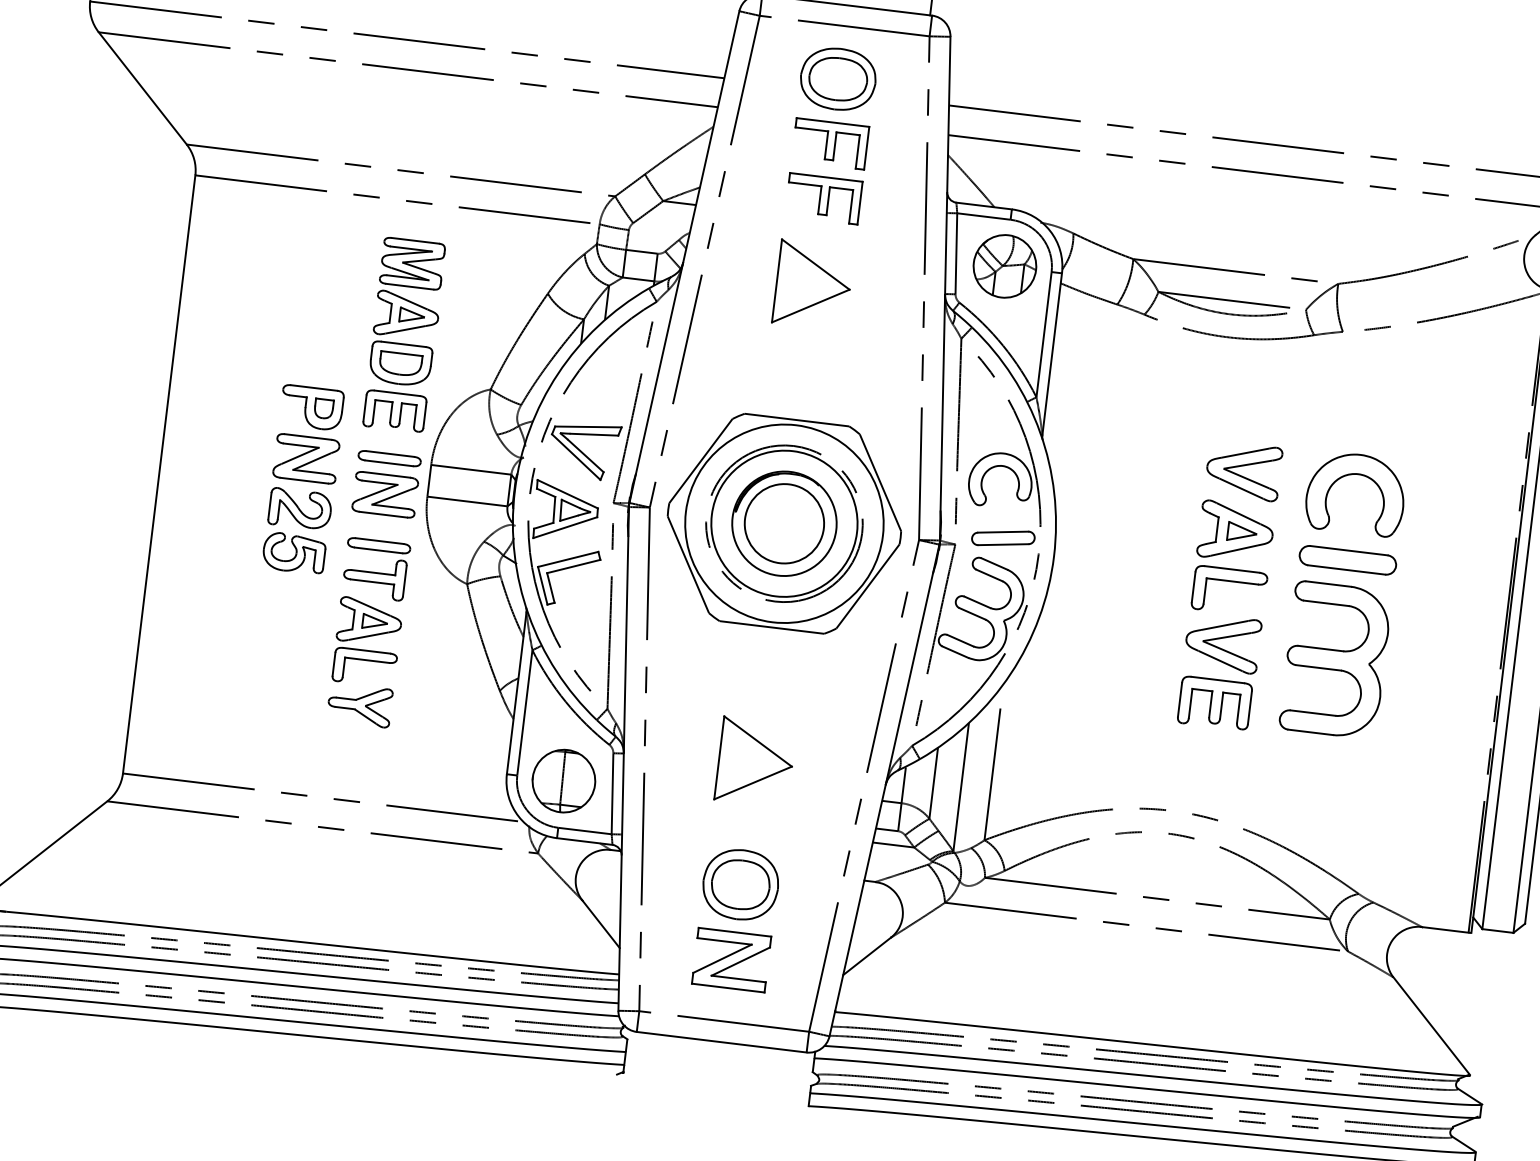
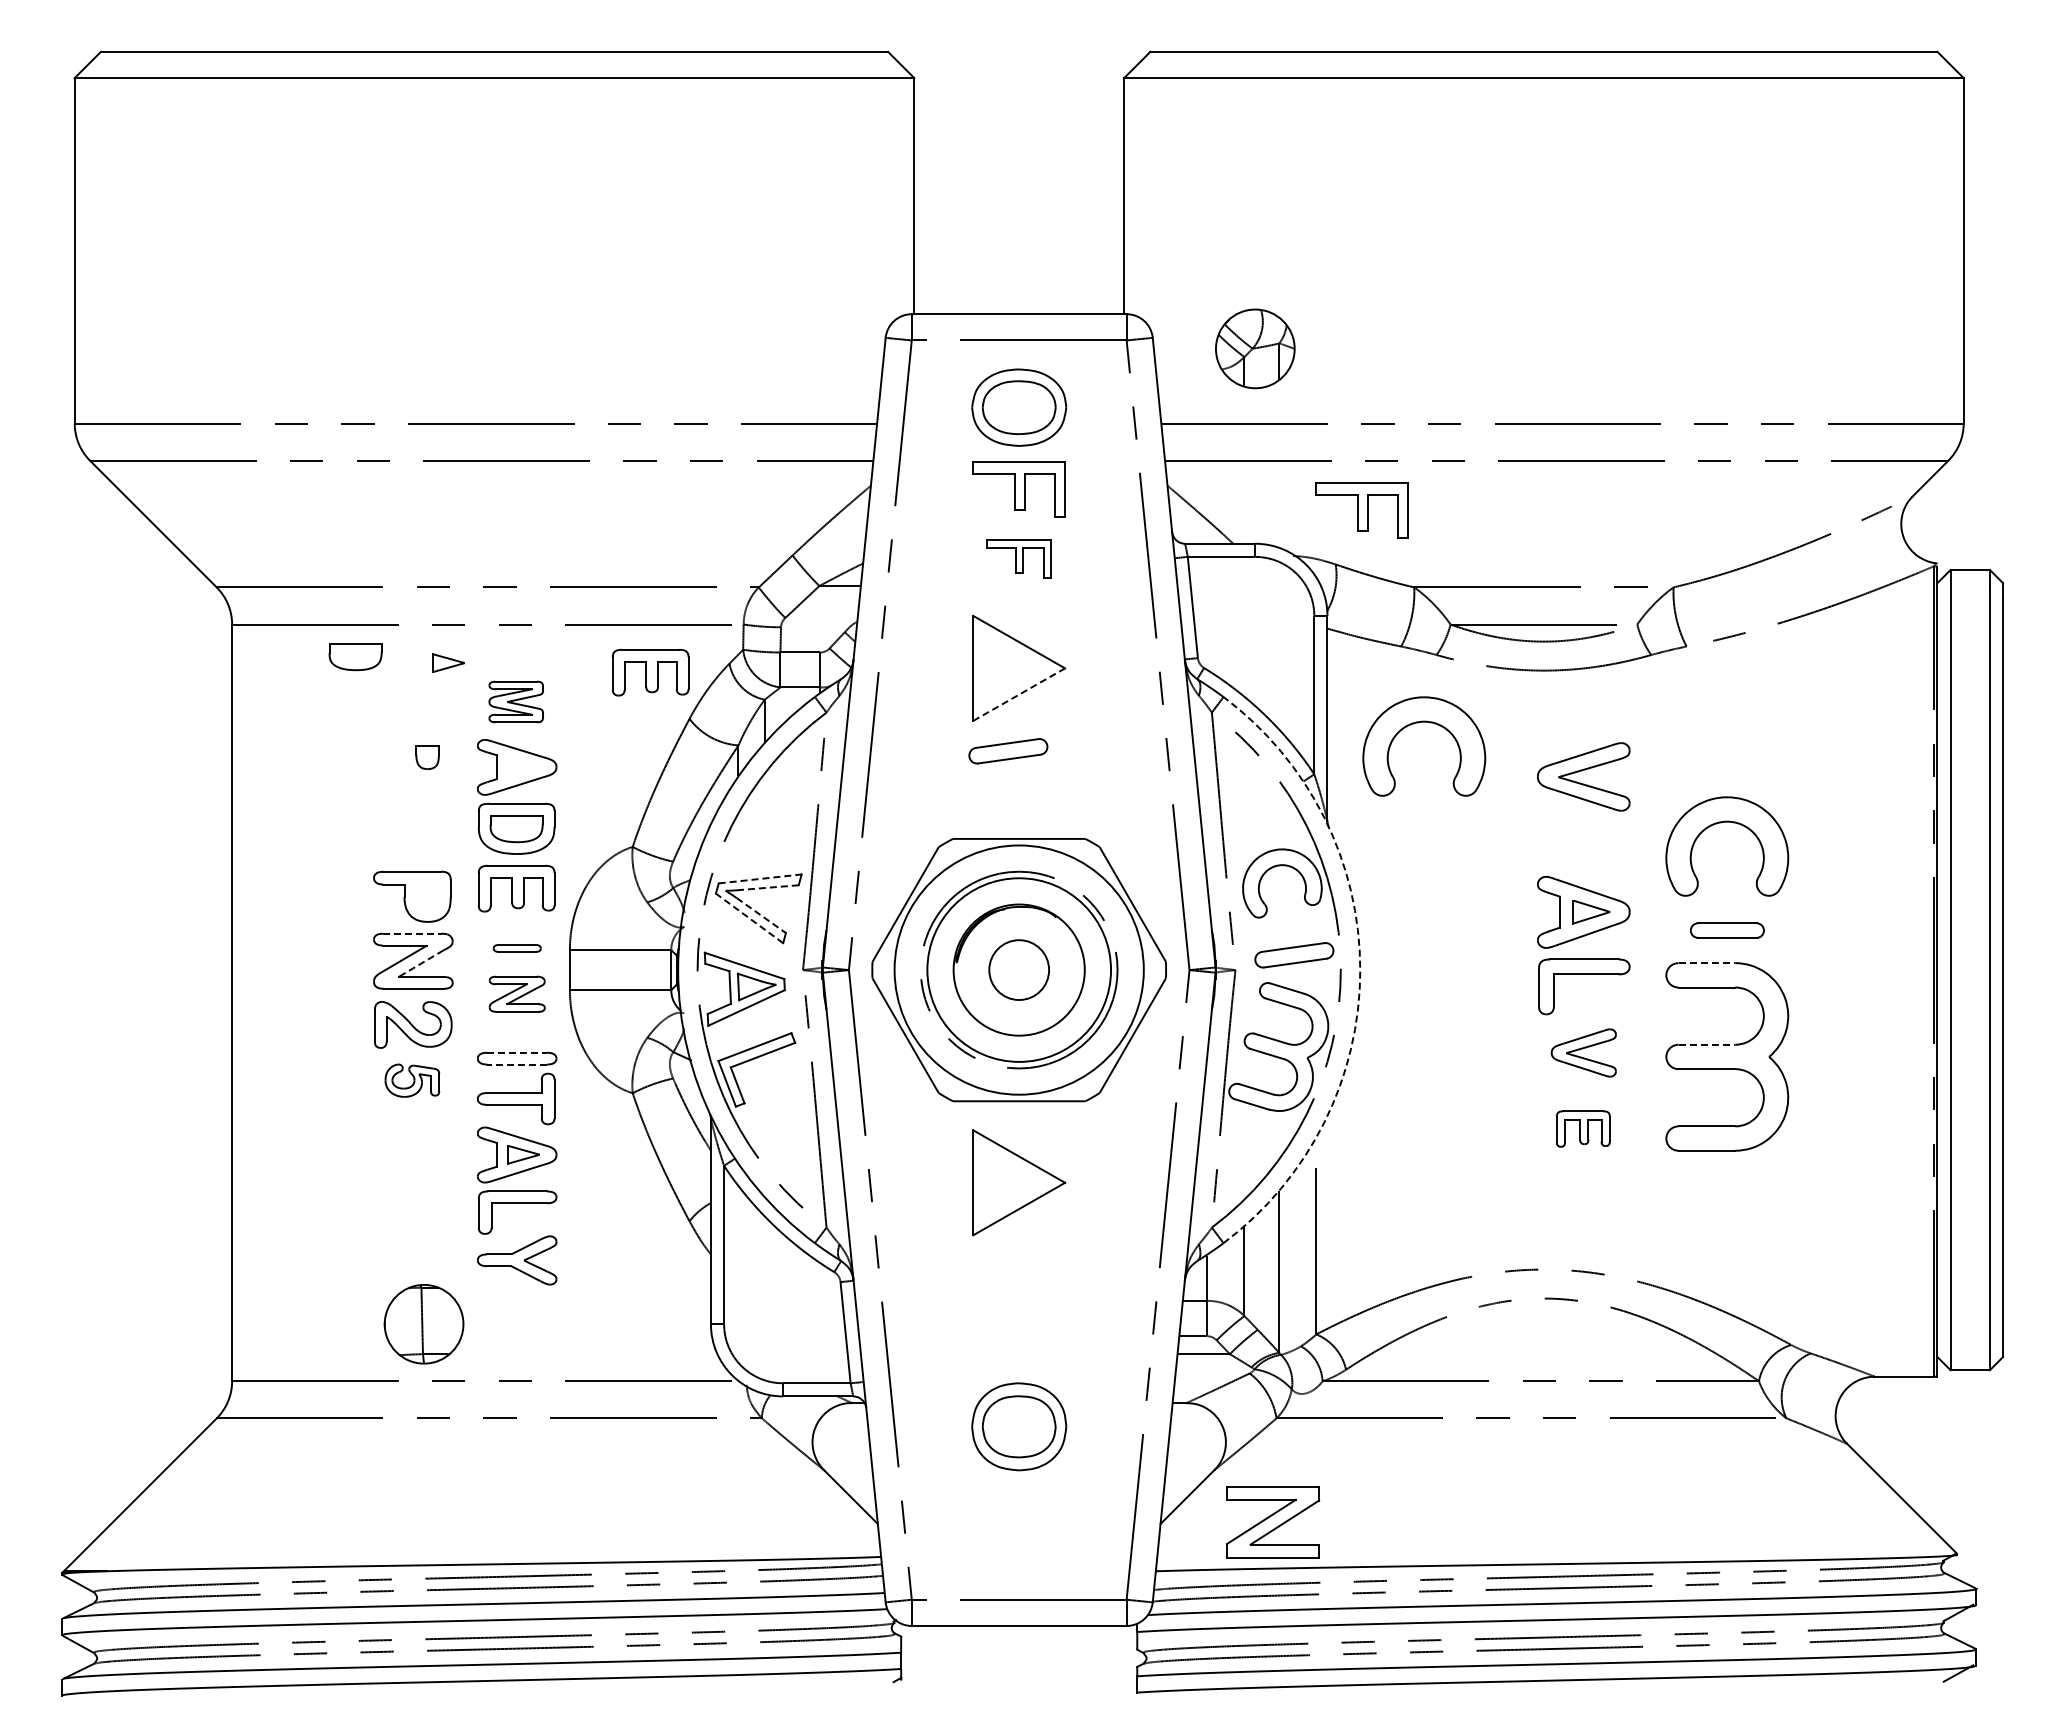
part: (1098, 193) -> (1361, 510), added
part: (823, 198) -> (1018, 558), size x0.7
part: (289, 213) -> (355, 657), added
part: (521, 253) -> (650, 672), added
part: (412, 263) -> (516, 701), size x0.7
part: (1005, 266) -> (1255, 348), moved
line: (811, 305) -> (1019, 694), solid -> dashed
part: (412, 315) -> (448, 662), moved
part: (796, 349) -> (1008, 751), added
part: (1123, 367) -> (1418, 723), added
part: (323, 409) -> (427, 757), moved
line: (588, 426) -> (760, 878), solid -> dashed
line: (594, 434) -> (768, 887), solid -> dashed
line: (308, 436) -> (412, 933), solid -> dashed
line: (585, 455) -> (761, 915), solid -> dashed
line: (576, 457) -> (749, 918), solid -> dashed
part: (389, 458) -> (517, 948), size x0.6
line: (311, 461) -> (420, 963), solid -> dashed
part: (1243, 470) -> (1583, 776), moved
part: (385, 495) -> (517, 994), size x0.7
circle: (784, 523) -> (1019, 969), size x0.6
line: (379, 540) -> (517, 1052), solid -> dashed
line: (378, 550) -> (517, 1064), solid -> dashed
part: (294, 553) -> (412, 1080), size x0.7
arc: (1054, 556) -> (1360, 970), solid -> dashed
part: (1348, 560) -> (1727, 930), size x0.6
line: (1329, 584) -> (1707, 963), solid -> dashed
part: (1222, 642) -> (1583, 1052), size x0.7
line: (1321, 648) -> (1707, 1044), solid -> dashed
part: (1215, 702) -> (1583, 1128), size x0.6
part: (755, 762) -> (1019, 1182), moved
part: (563, 781) -> (423, 1324), moved
part: (731, 960) -> (1273, 1522), moved

